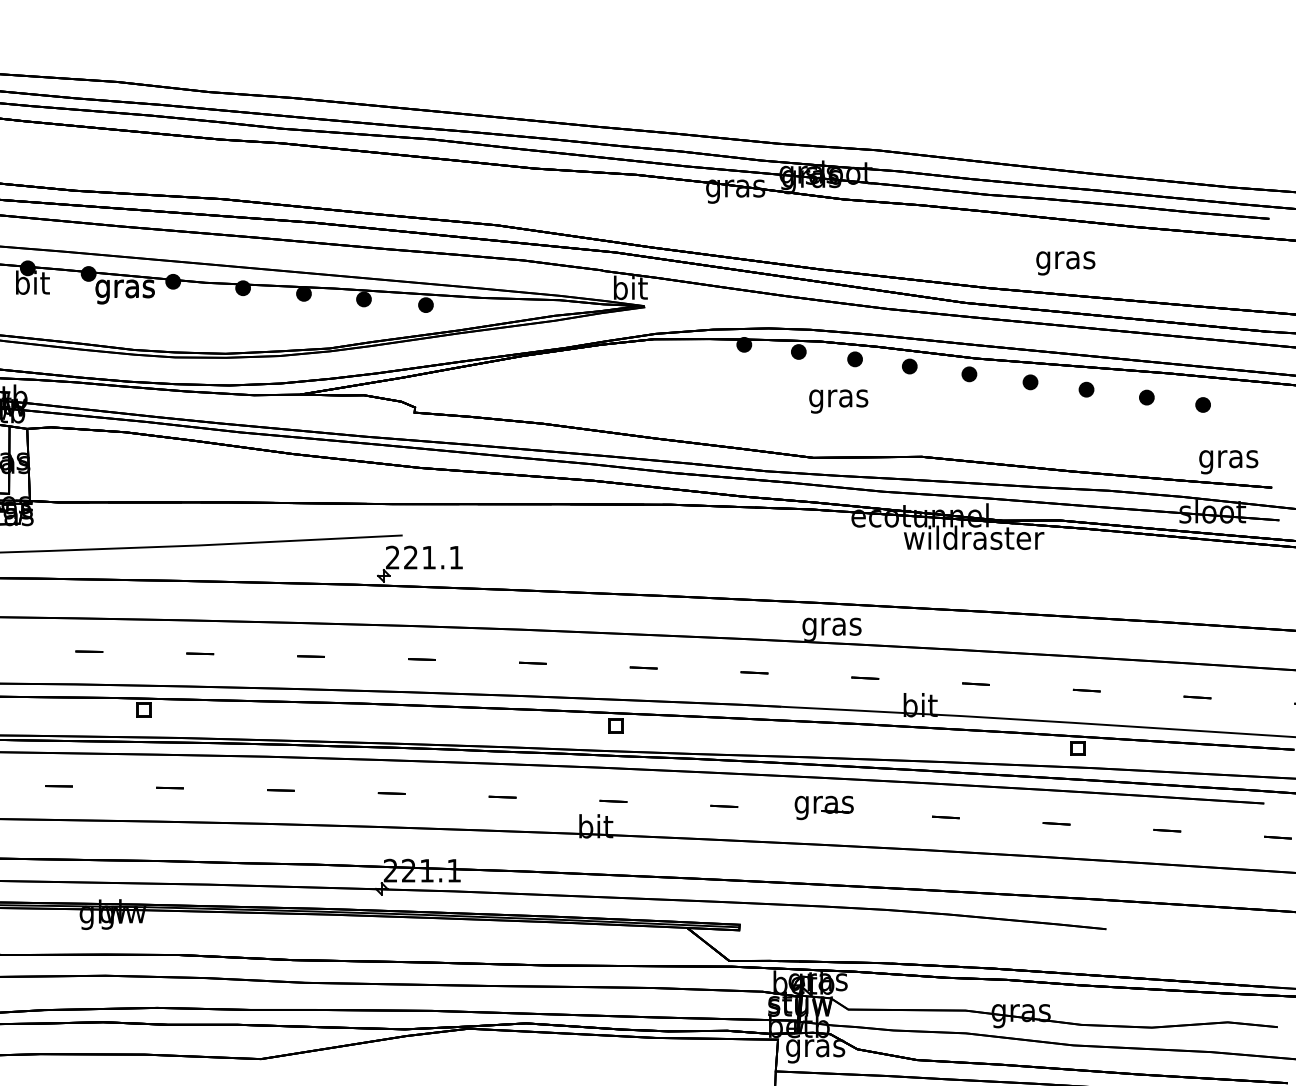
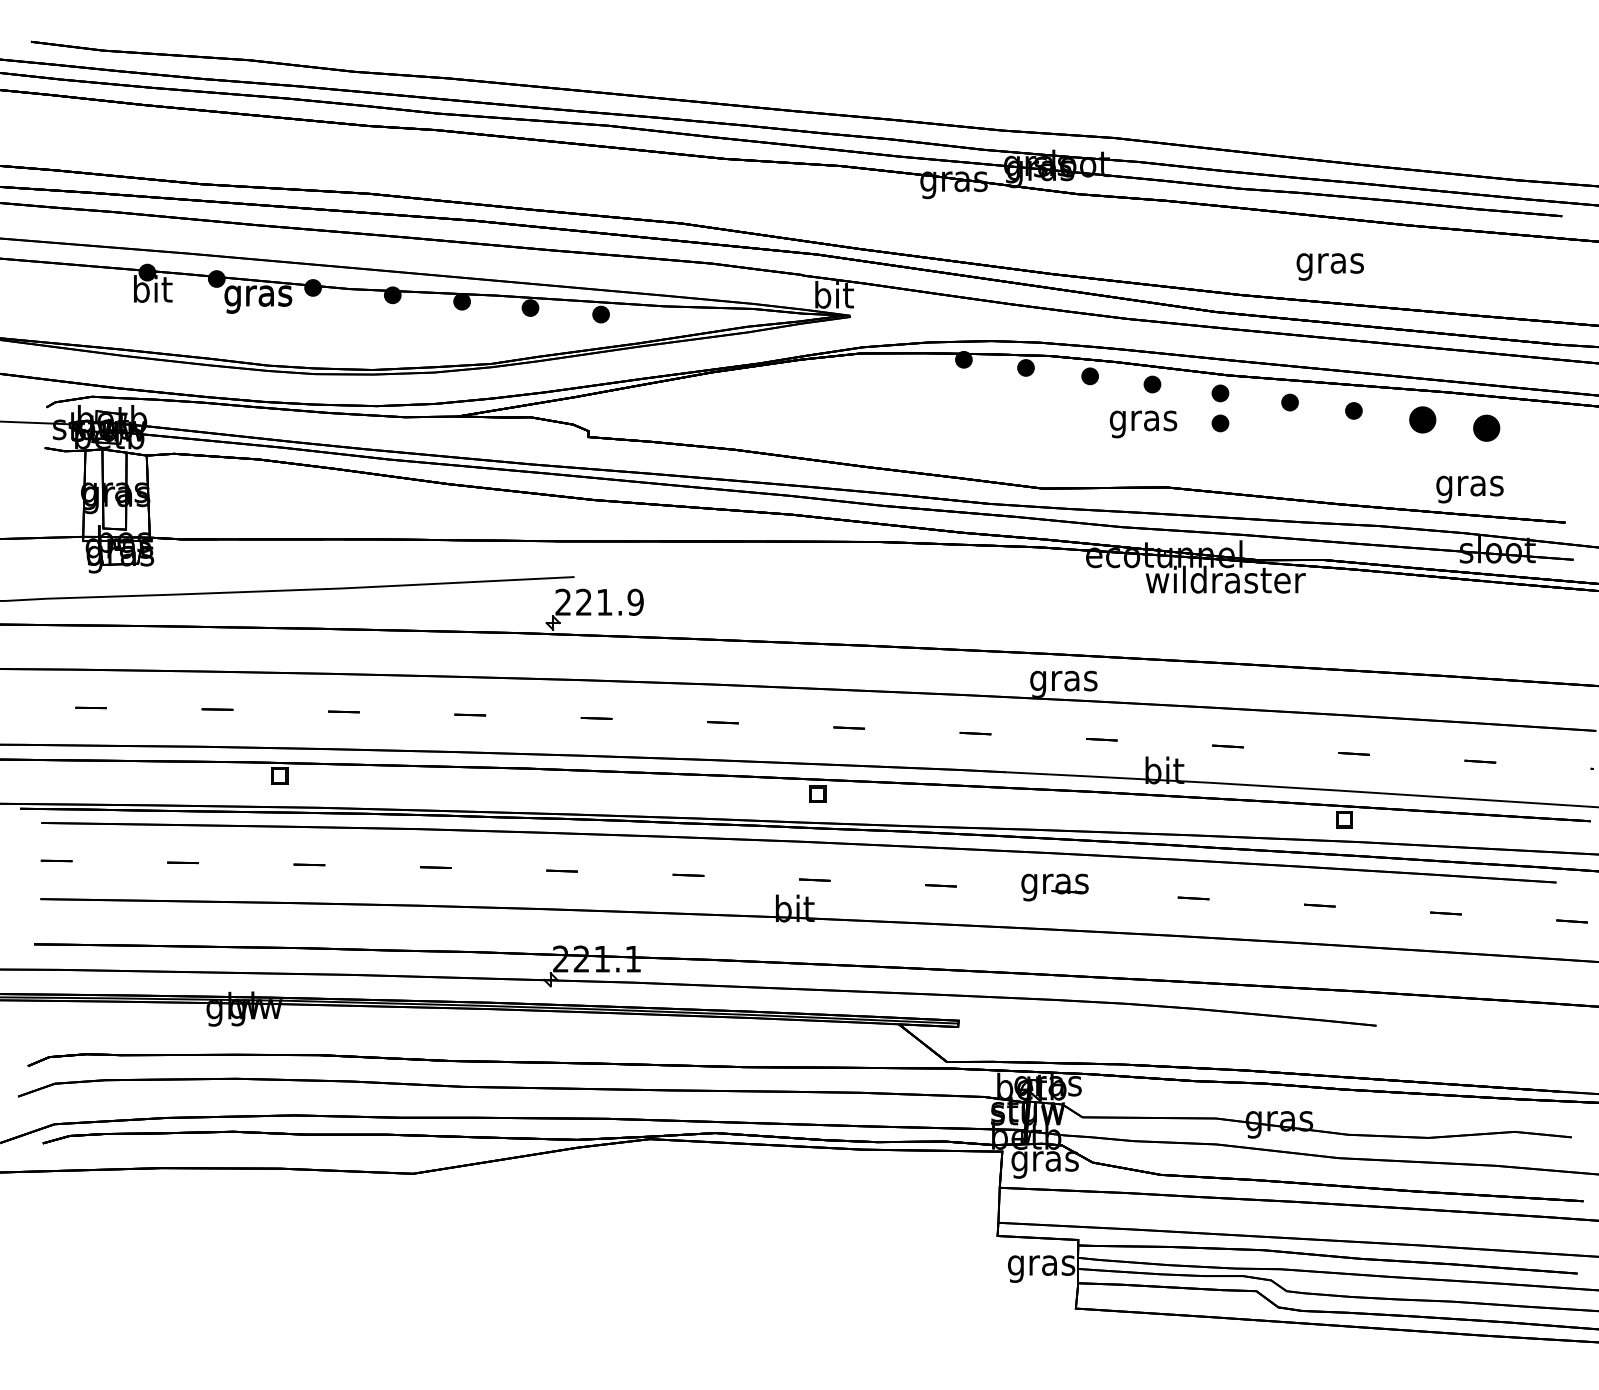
part: (1146, 397) -> (1422, 419), size x1.6
part: (969, 400) -> (1220, 423), added
text: (838, 401) -> (1143, 424), moved
part: (1202, 405) -> (1486, 428), size x1.6
text: (1228, 462) -> (1469, 489), moved
text: (456, 556) -> (635, 601), 221.1 -> 221.9

